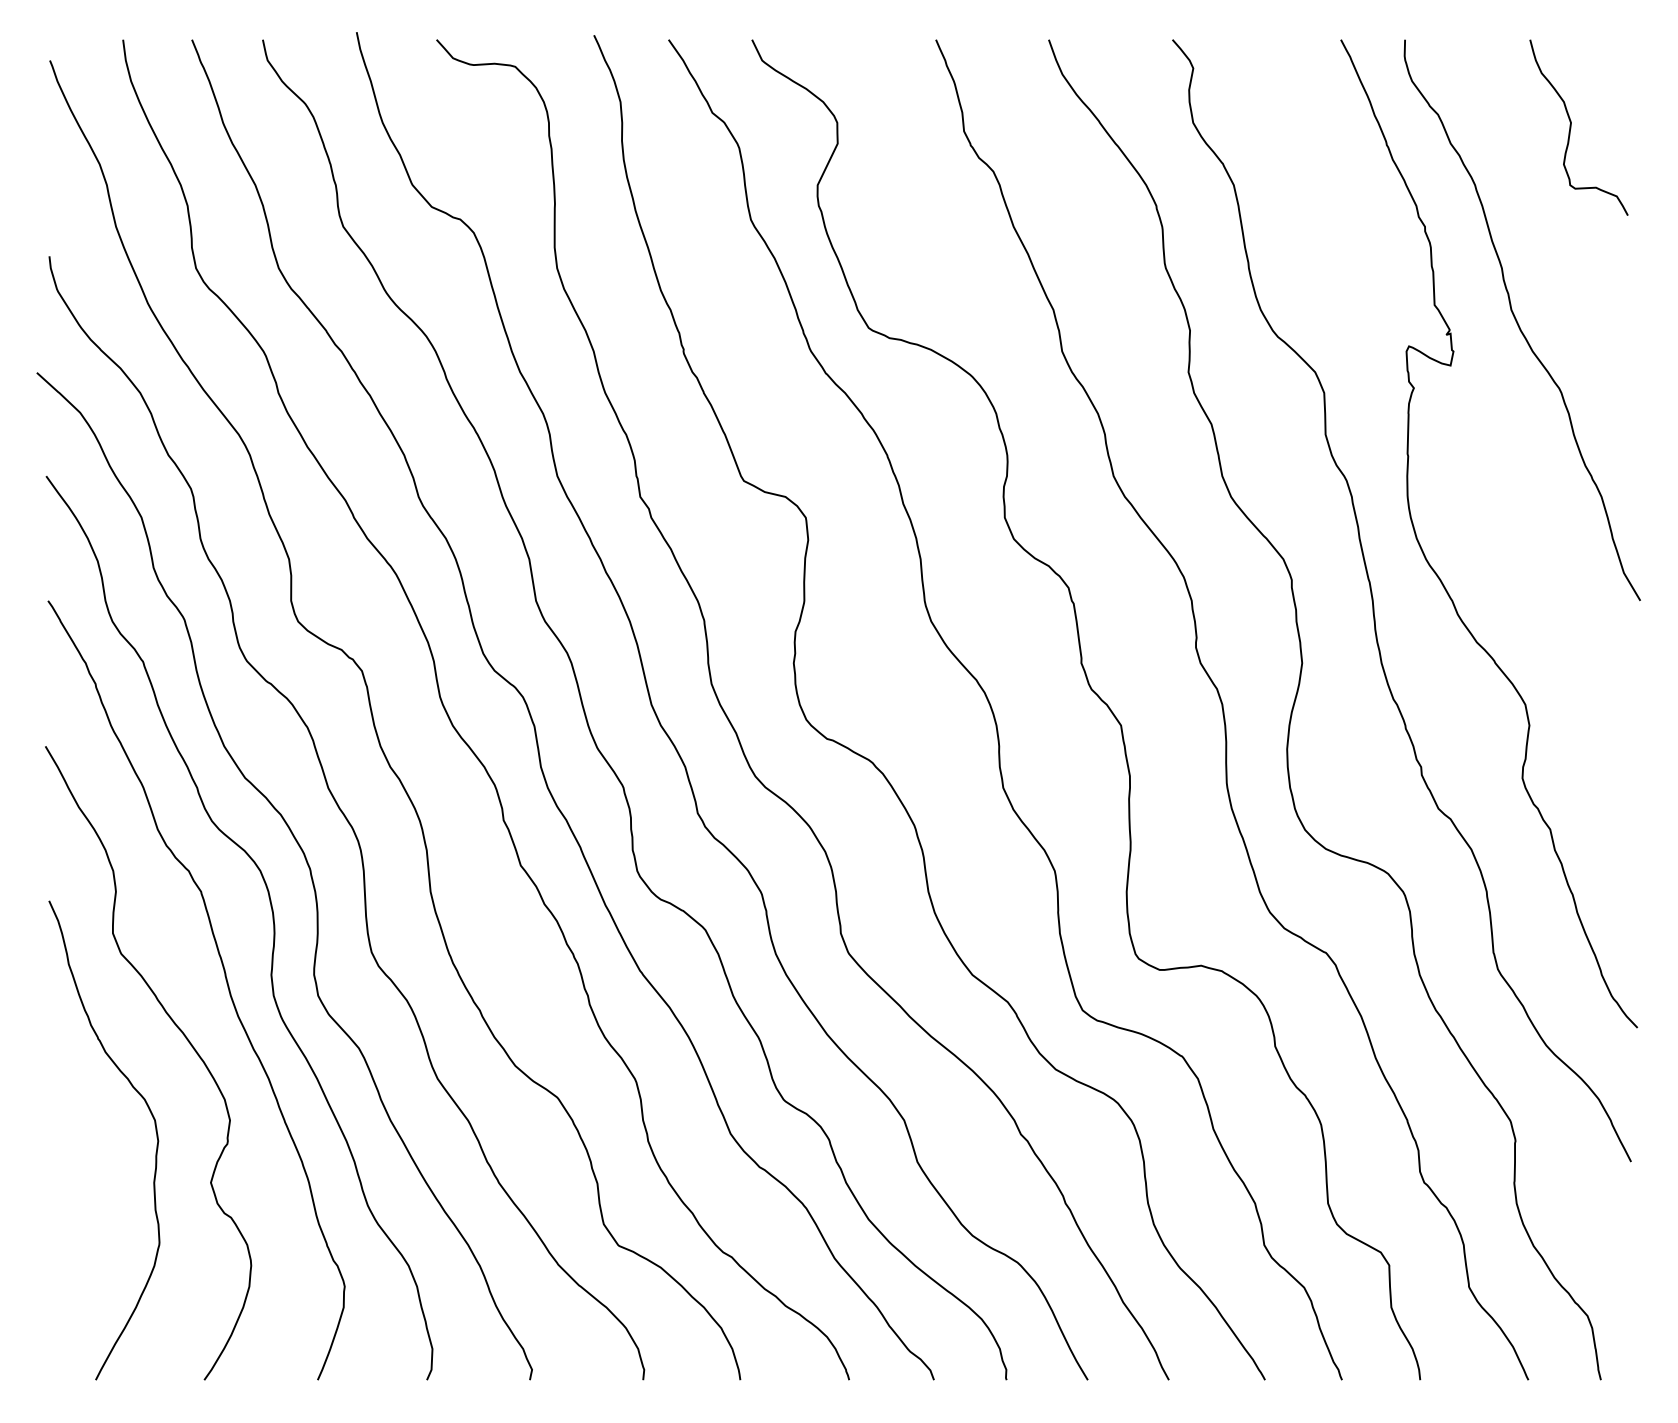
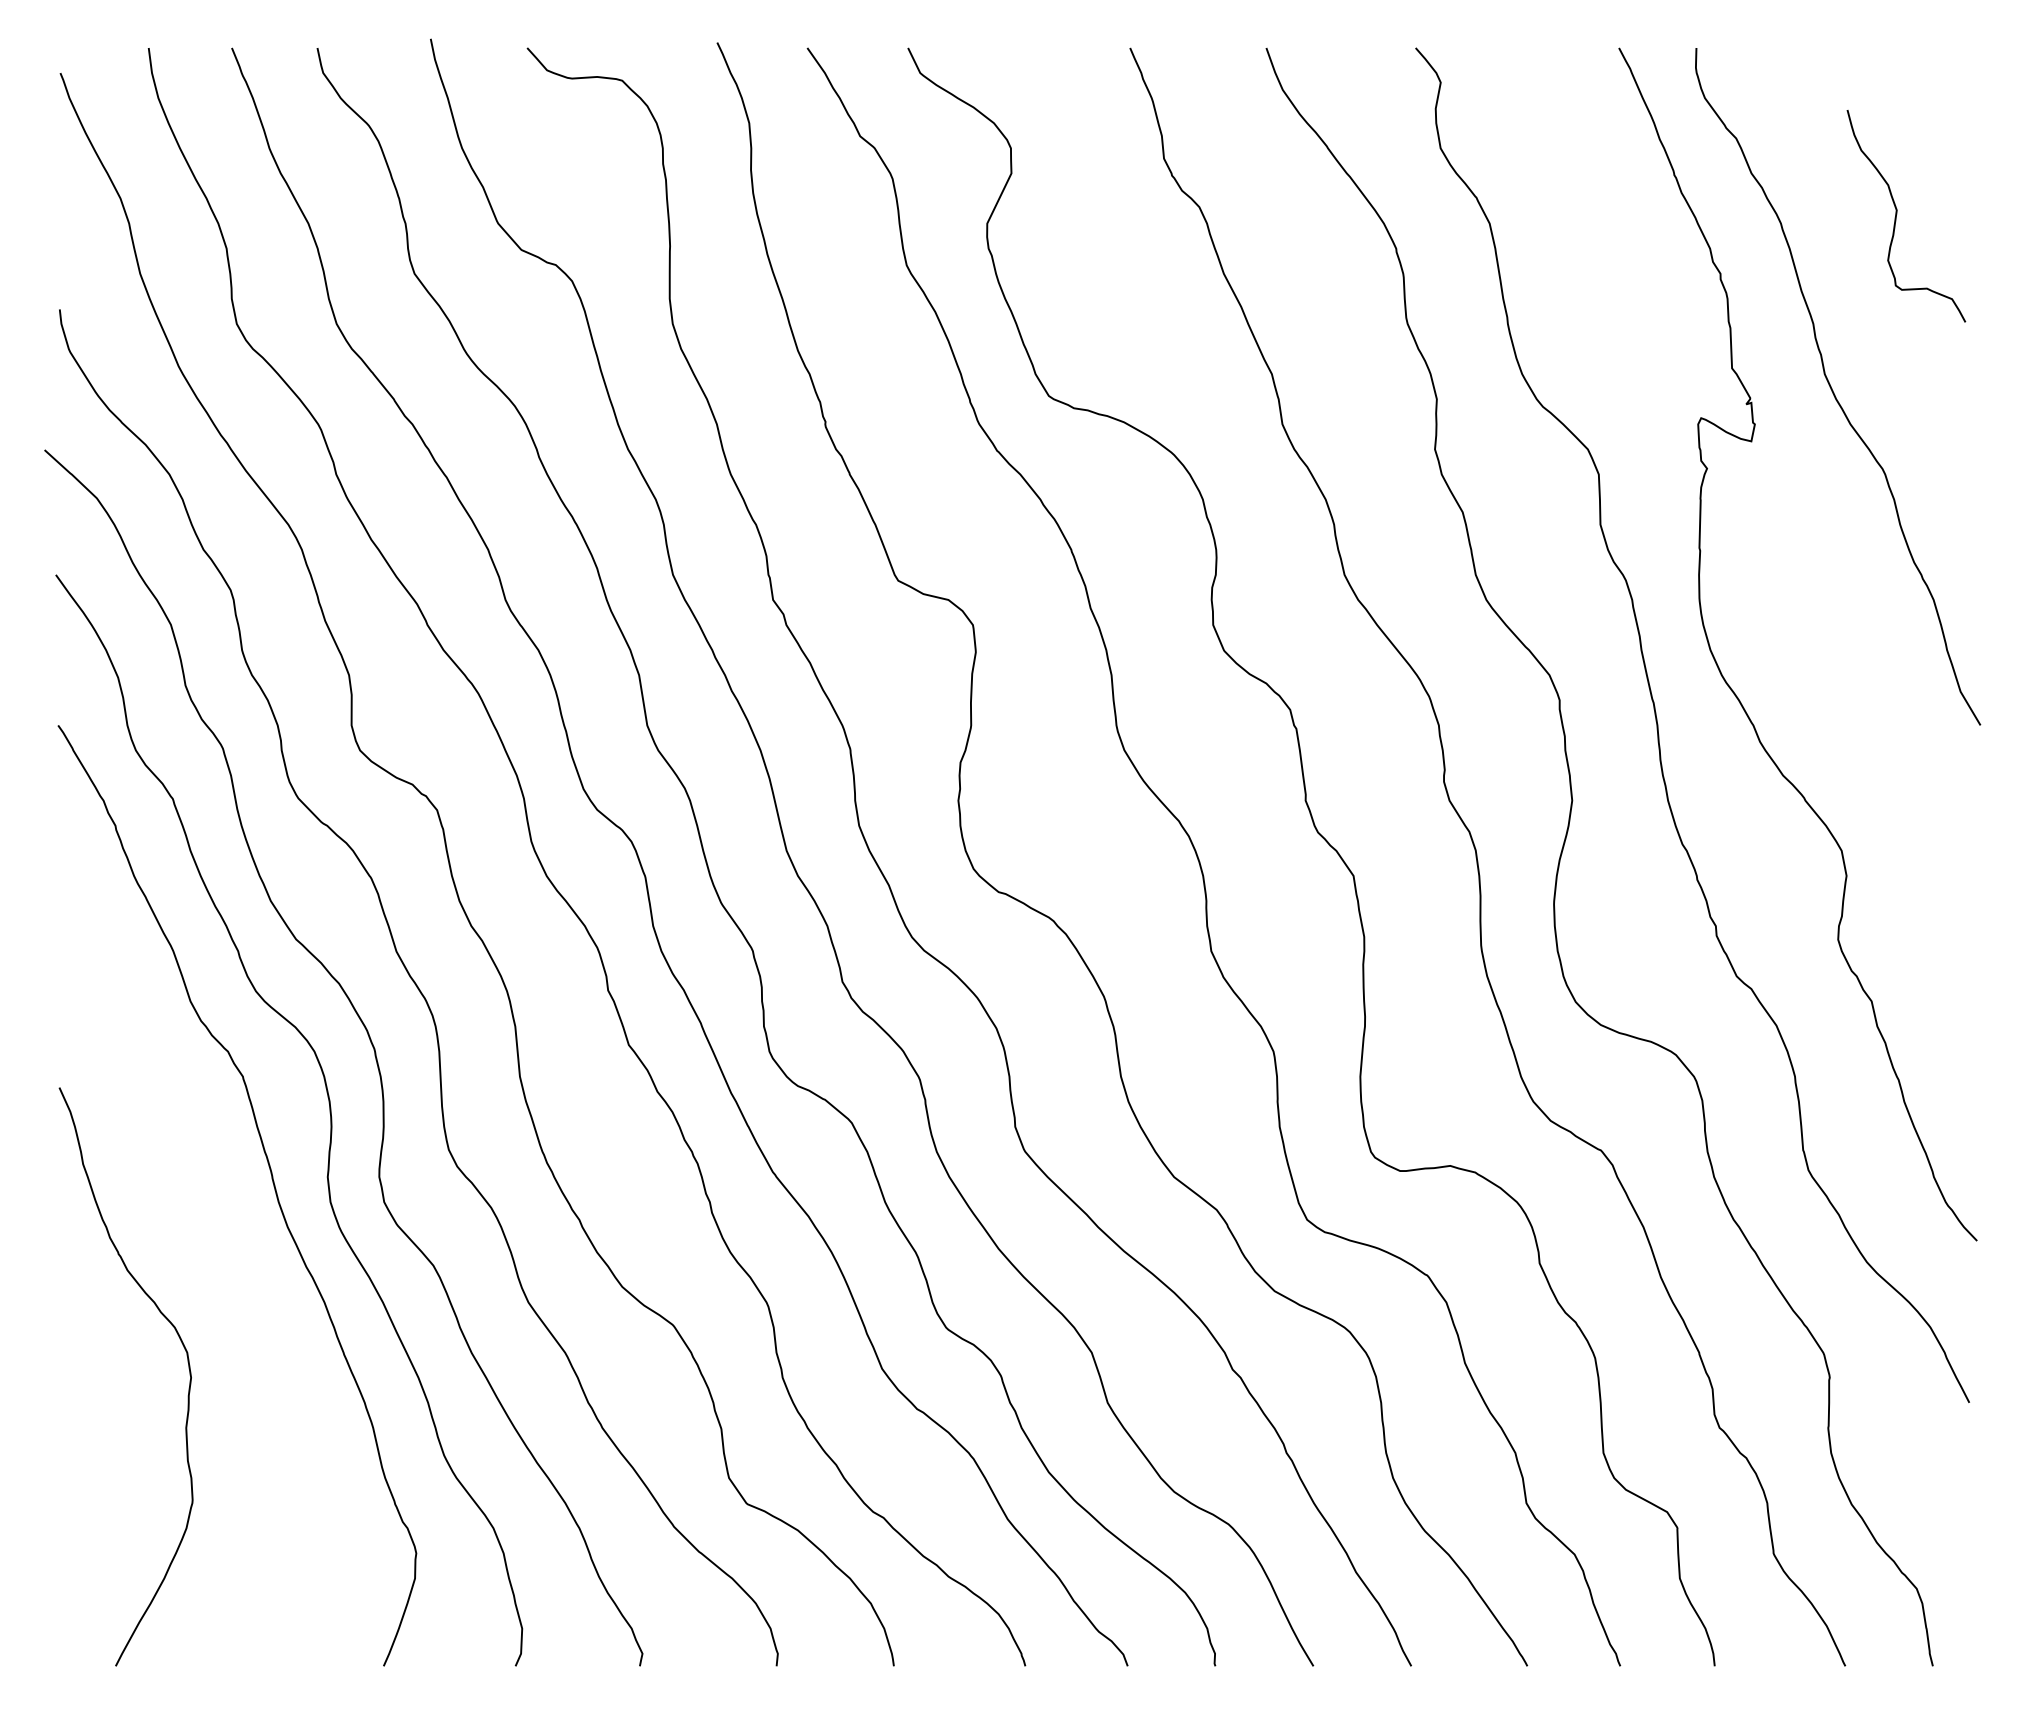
curve: (1571, 126) -> (1897, 214), moved
curve: (185, 1037) -> (223, 1252), removed

